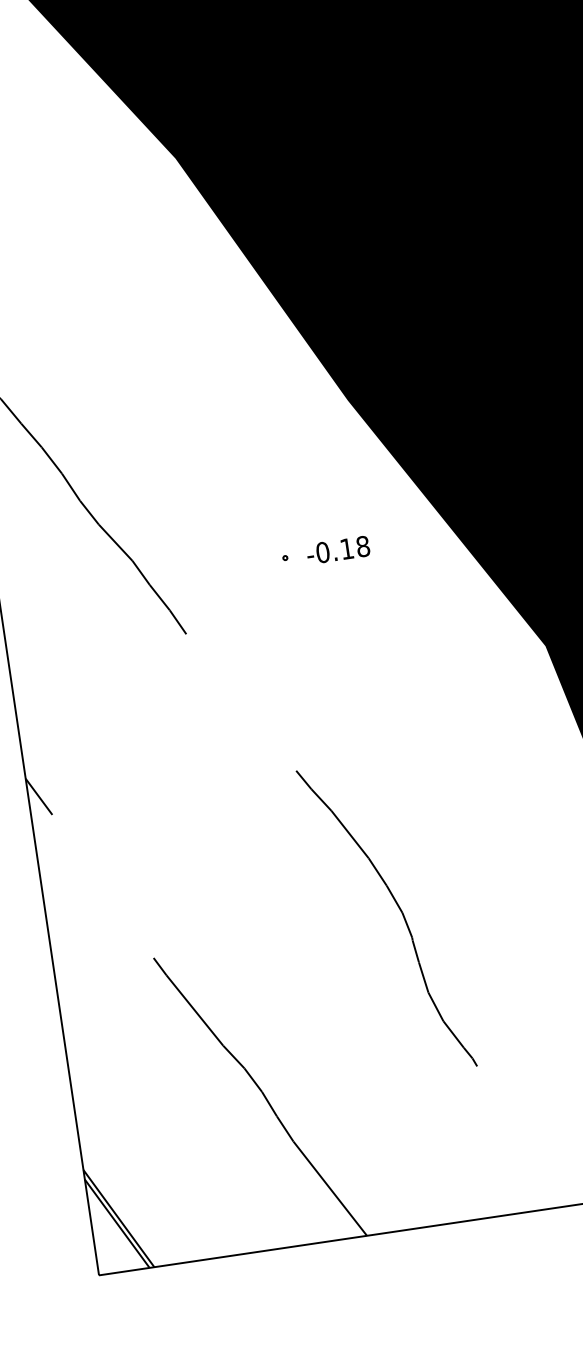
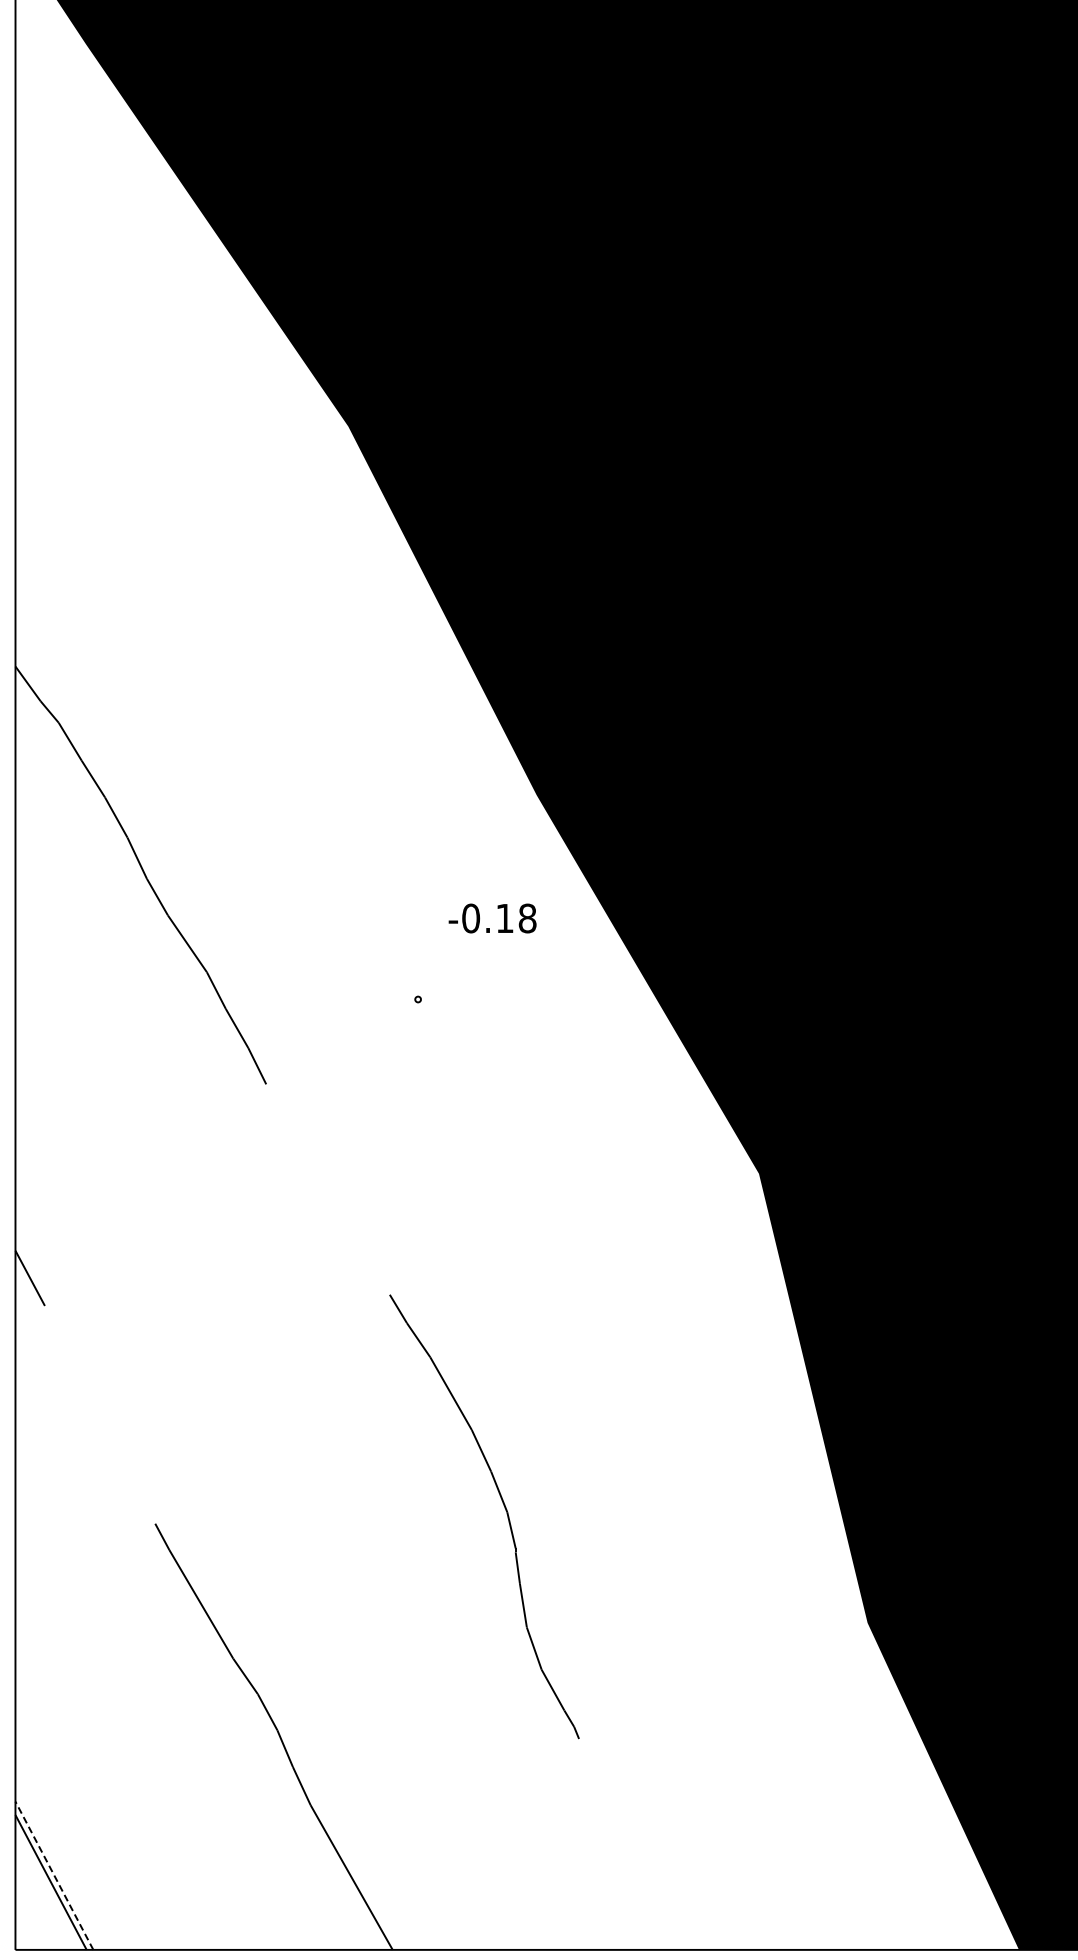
text: (338, 550) -> (492, 918), moved
line: (118, 1218) -> (54, 1875), solid -> dashed

